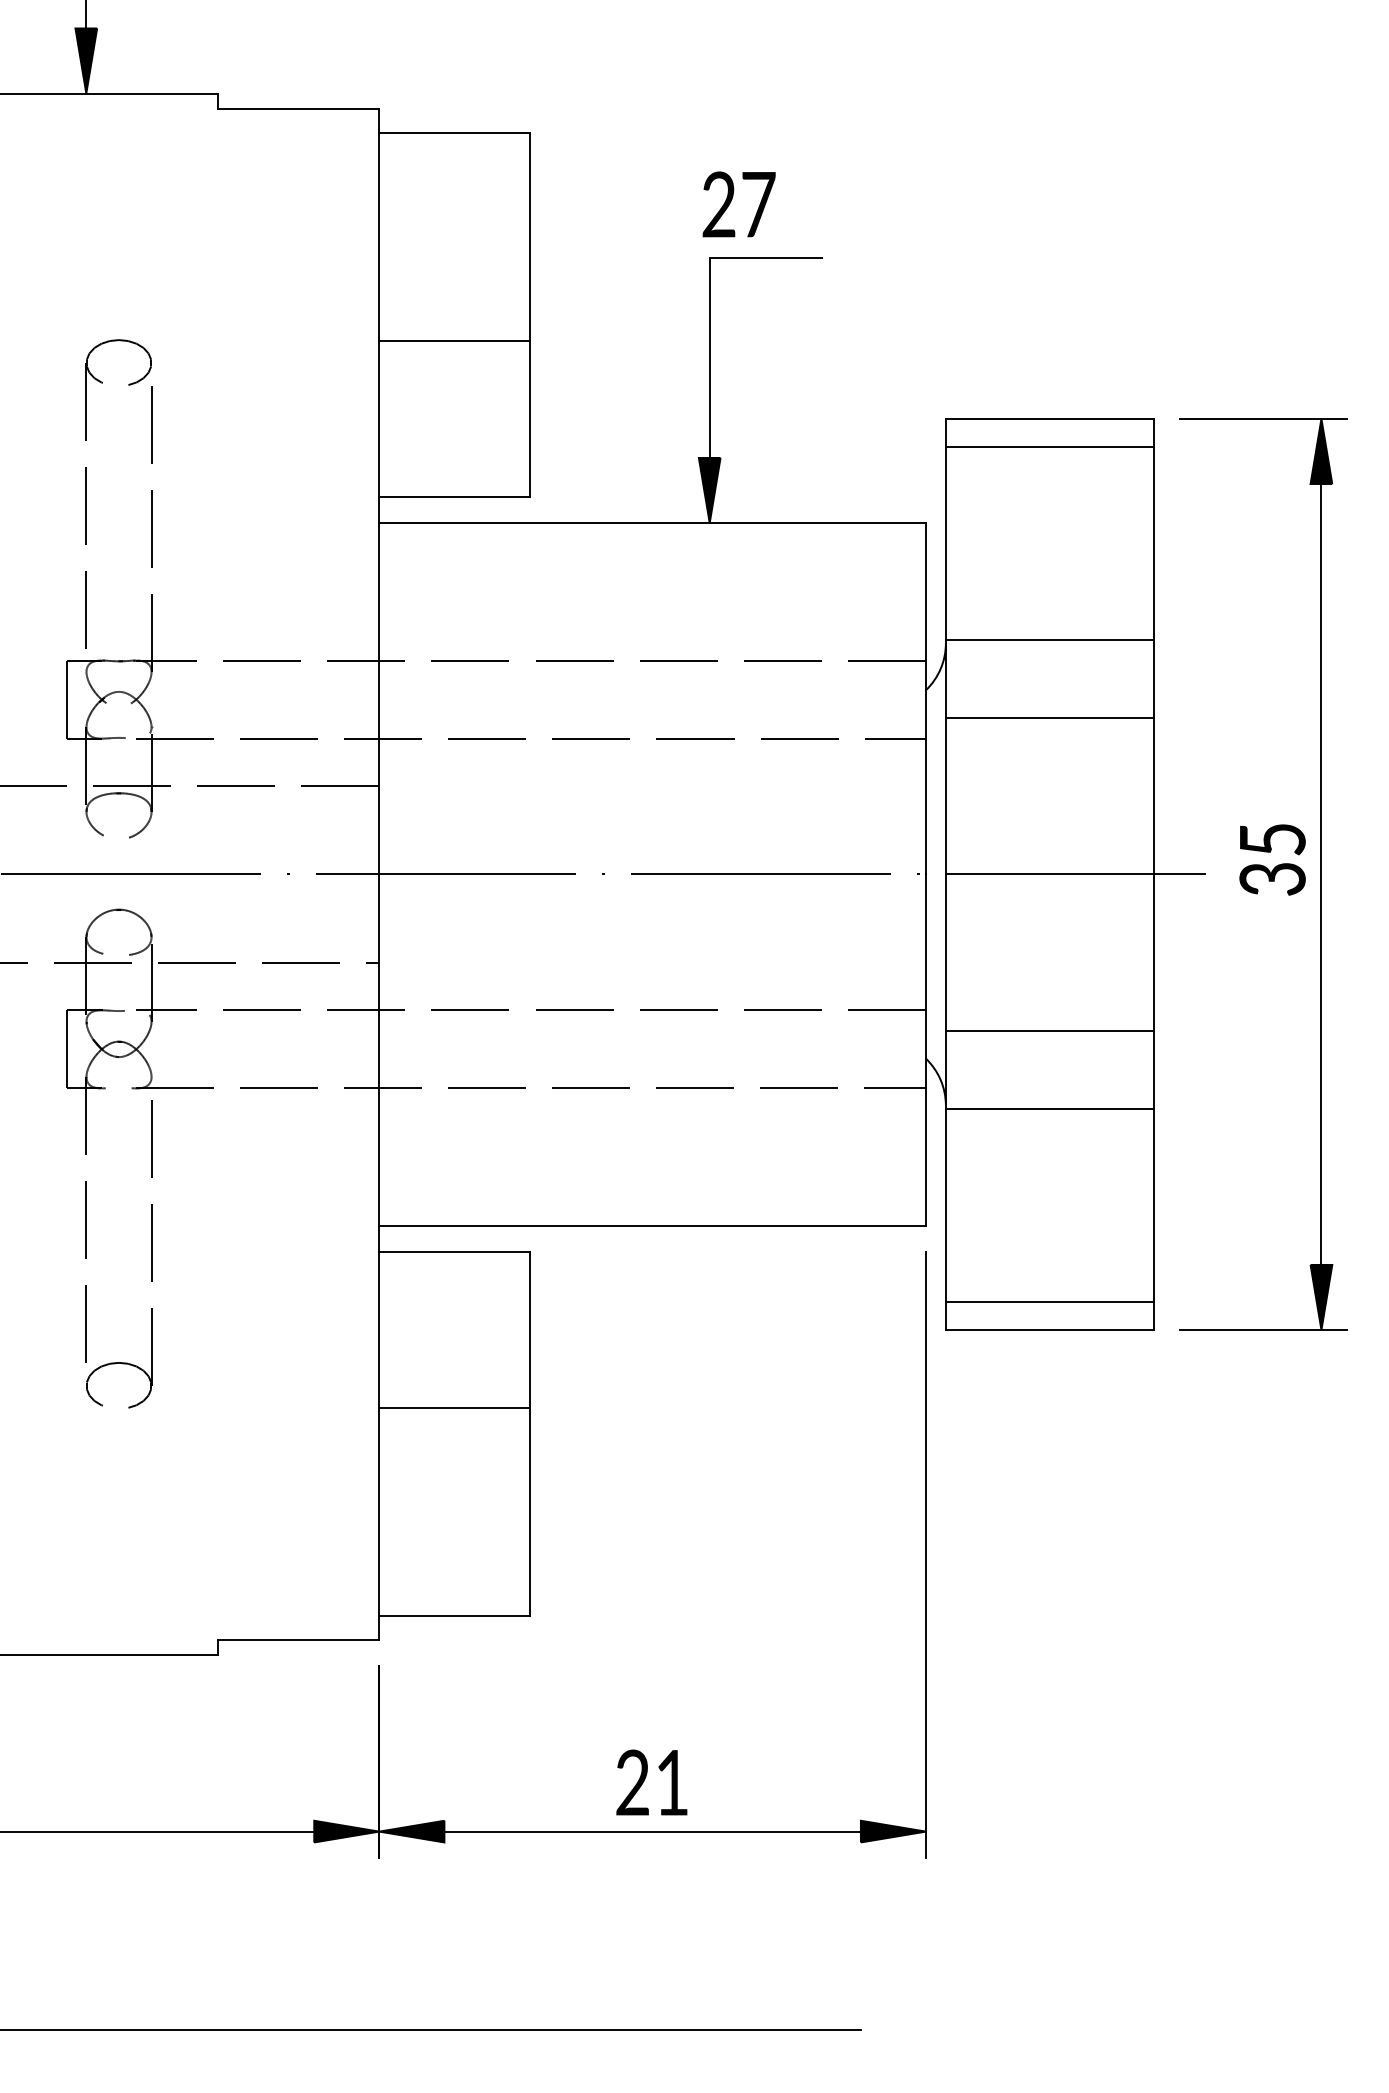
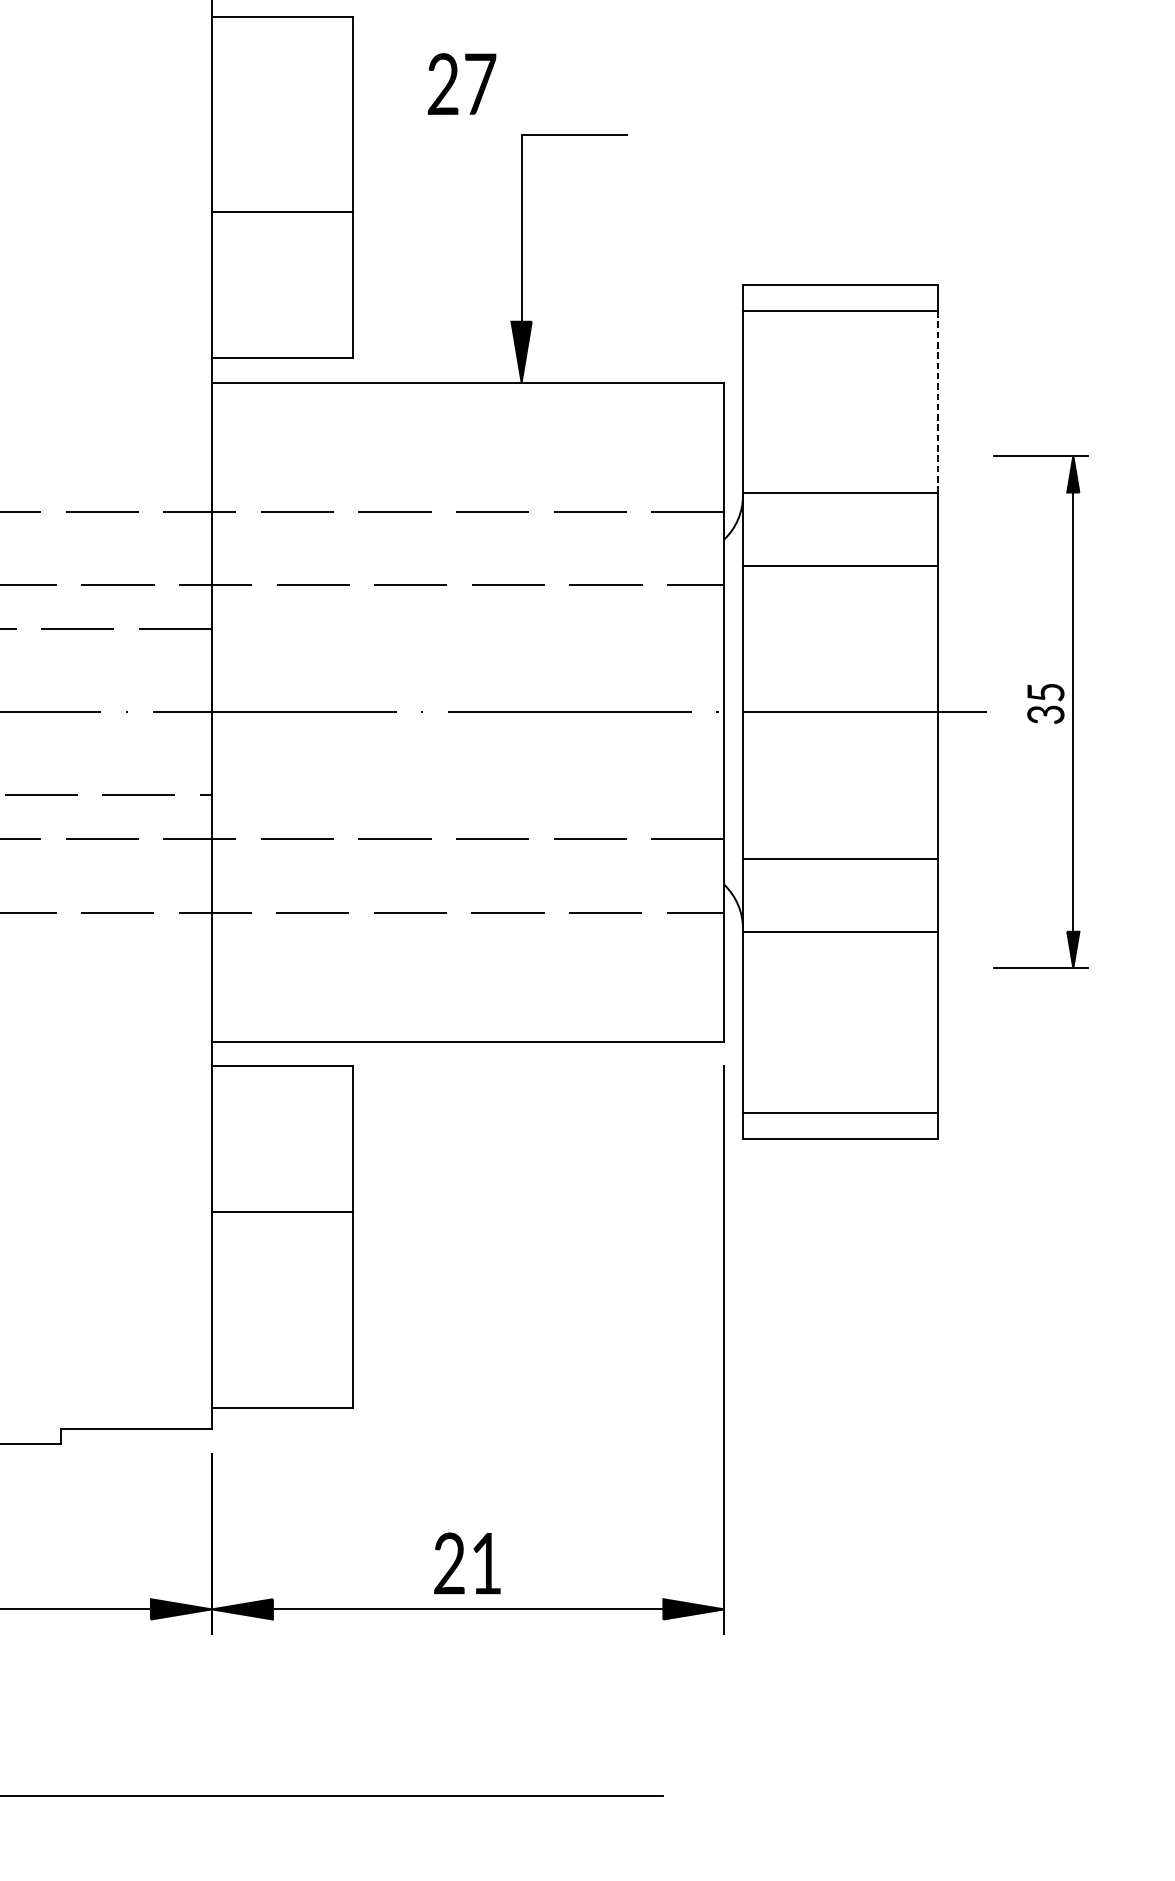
text: (738, 204) -> (461, 84), moved
line: (1154, 543) -> (938, 401), solid -> dashed
part: (1263, 874) -> (1040, 712), size x0.6

